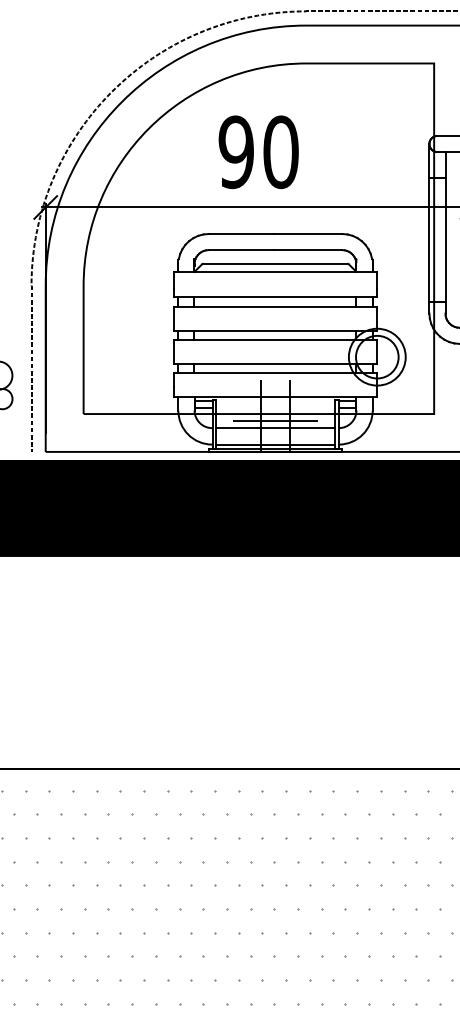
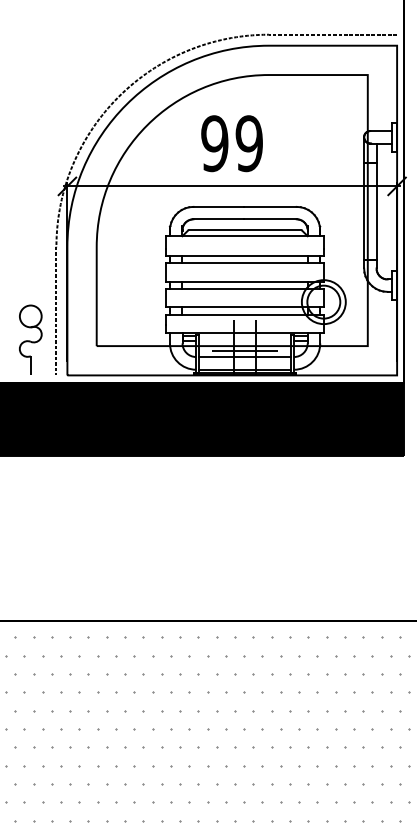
text: (281, 152) -> (249, 143), 90 -> 99

